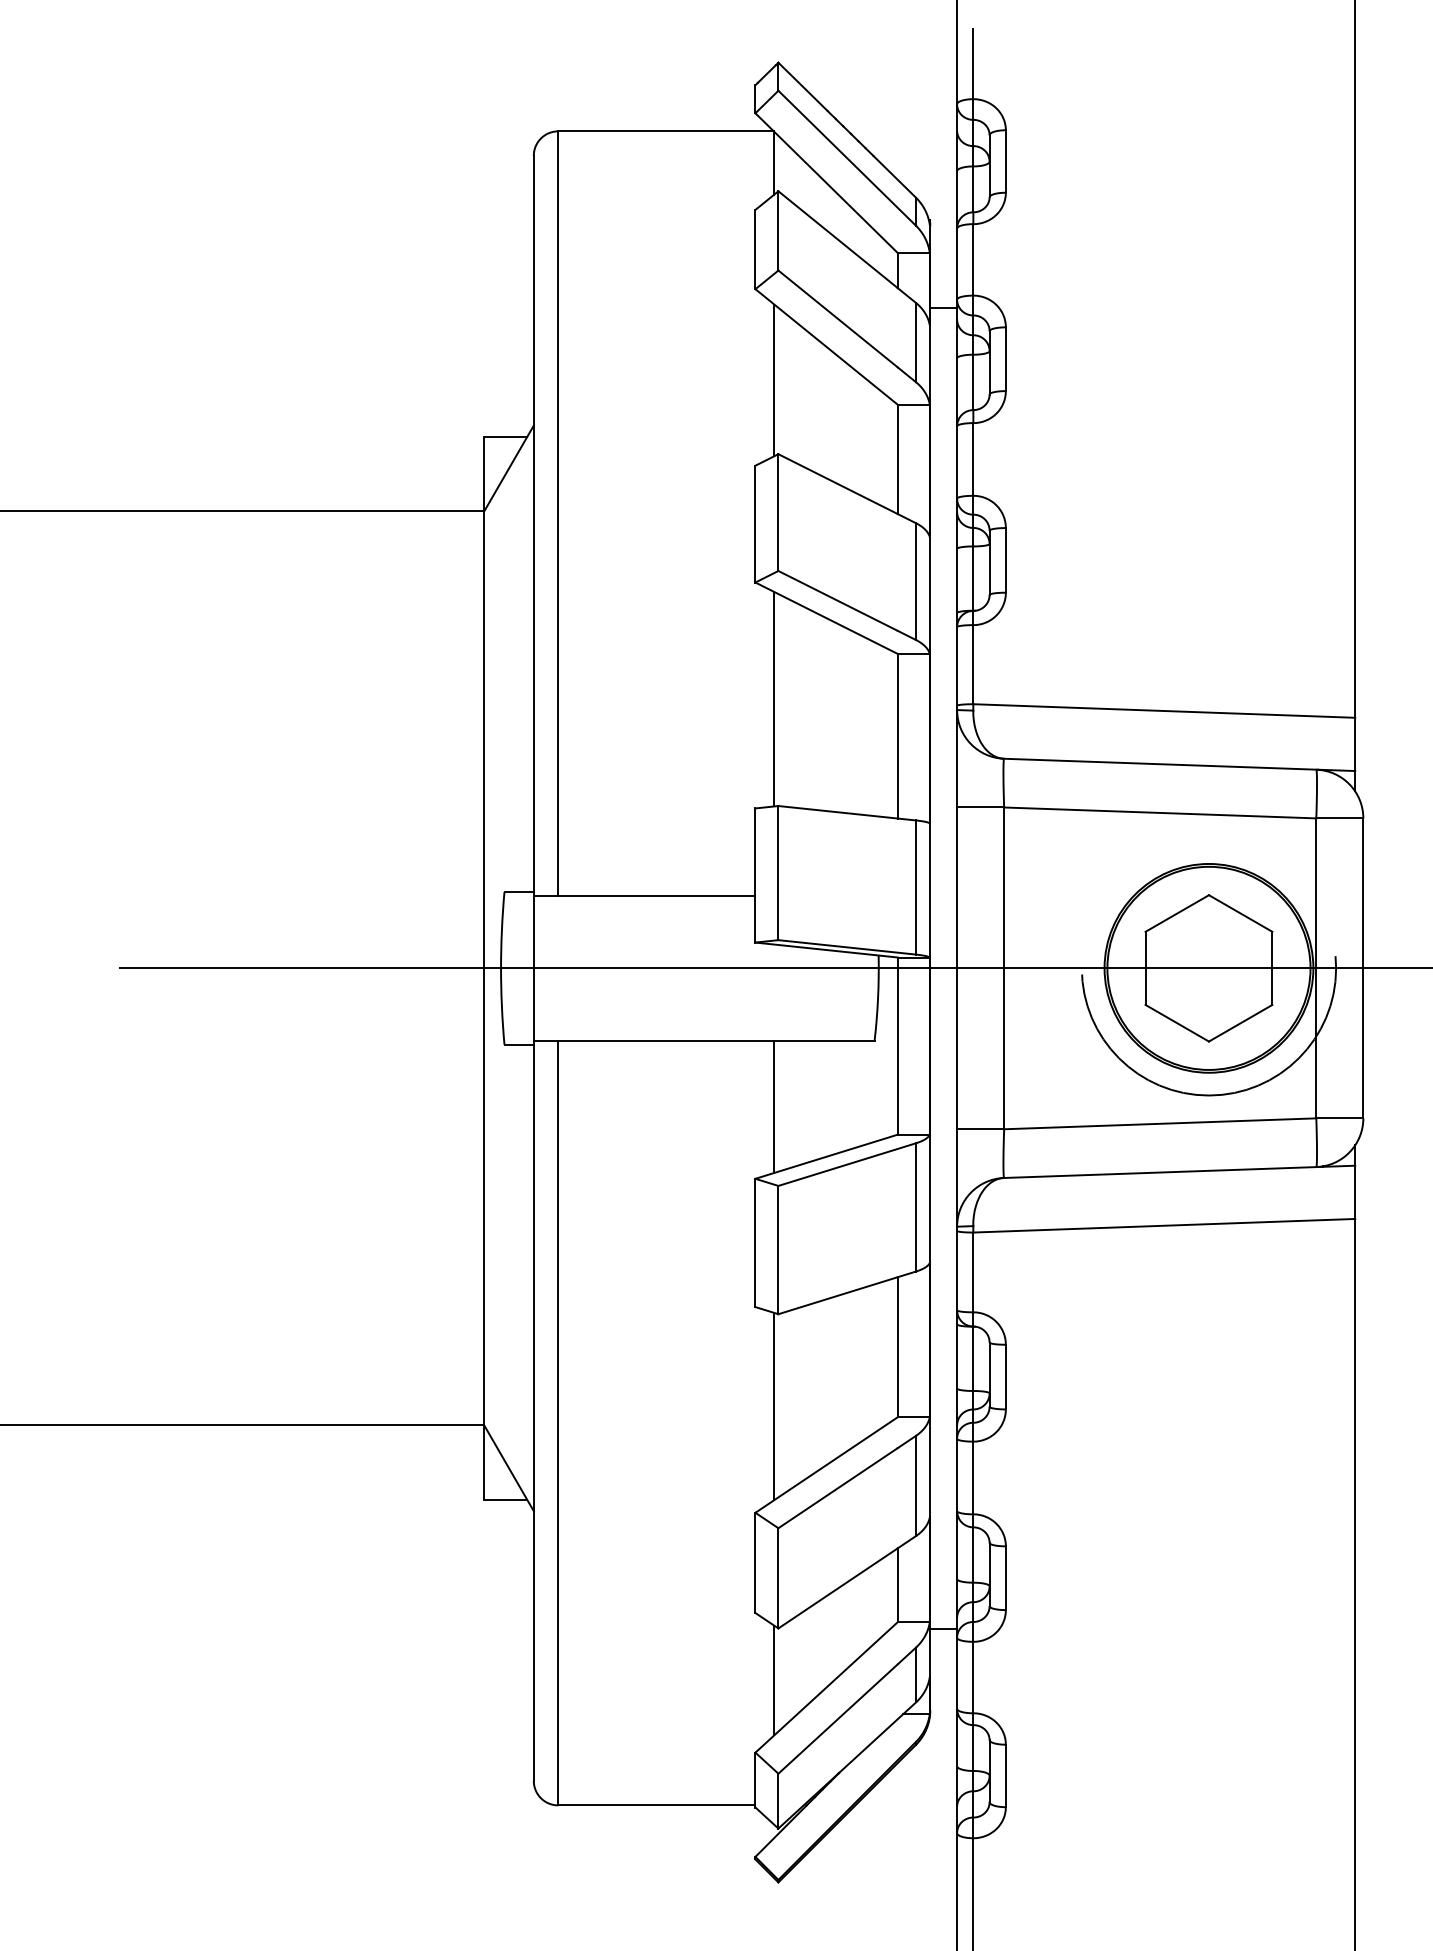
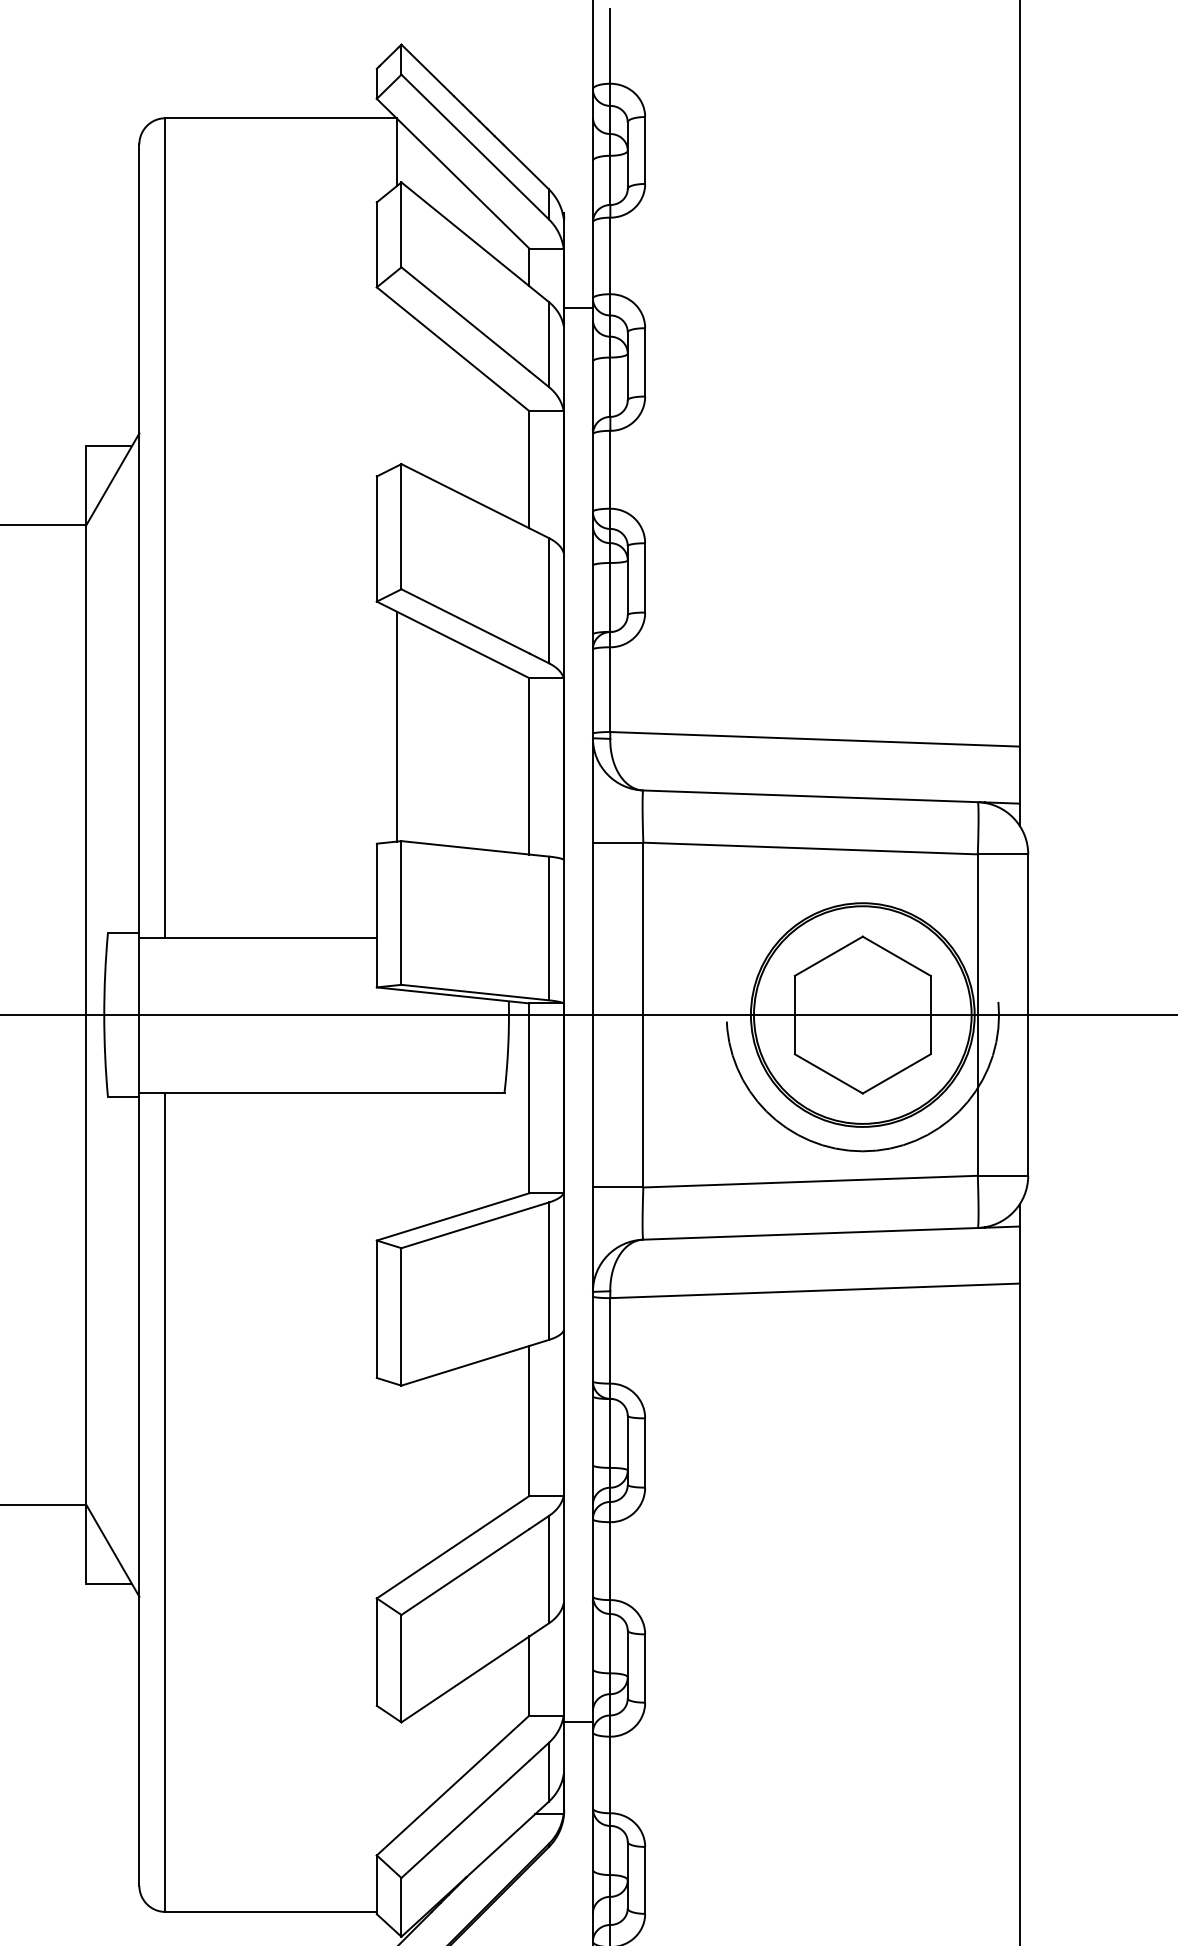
line: (774, 380) -> (397, 385), removed
line: (774, 1106) -> (397, 1163), removed
line: (774, 1406) -> (397, 1484), removed
line: (774, 1680) -> (397, 1778), removed

